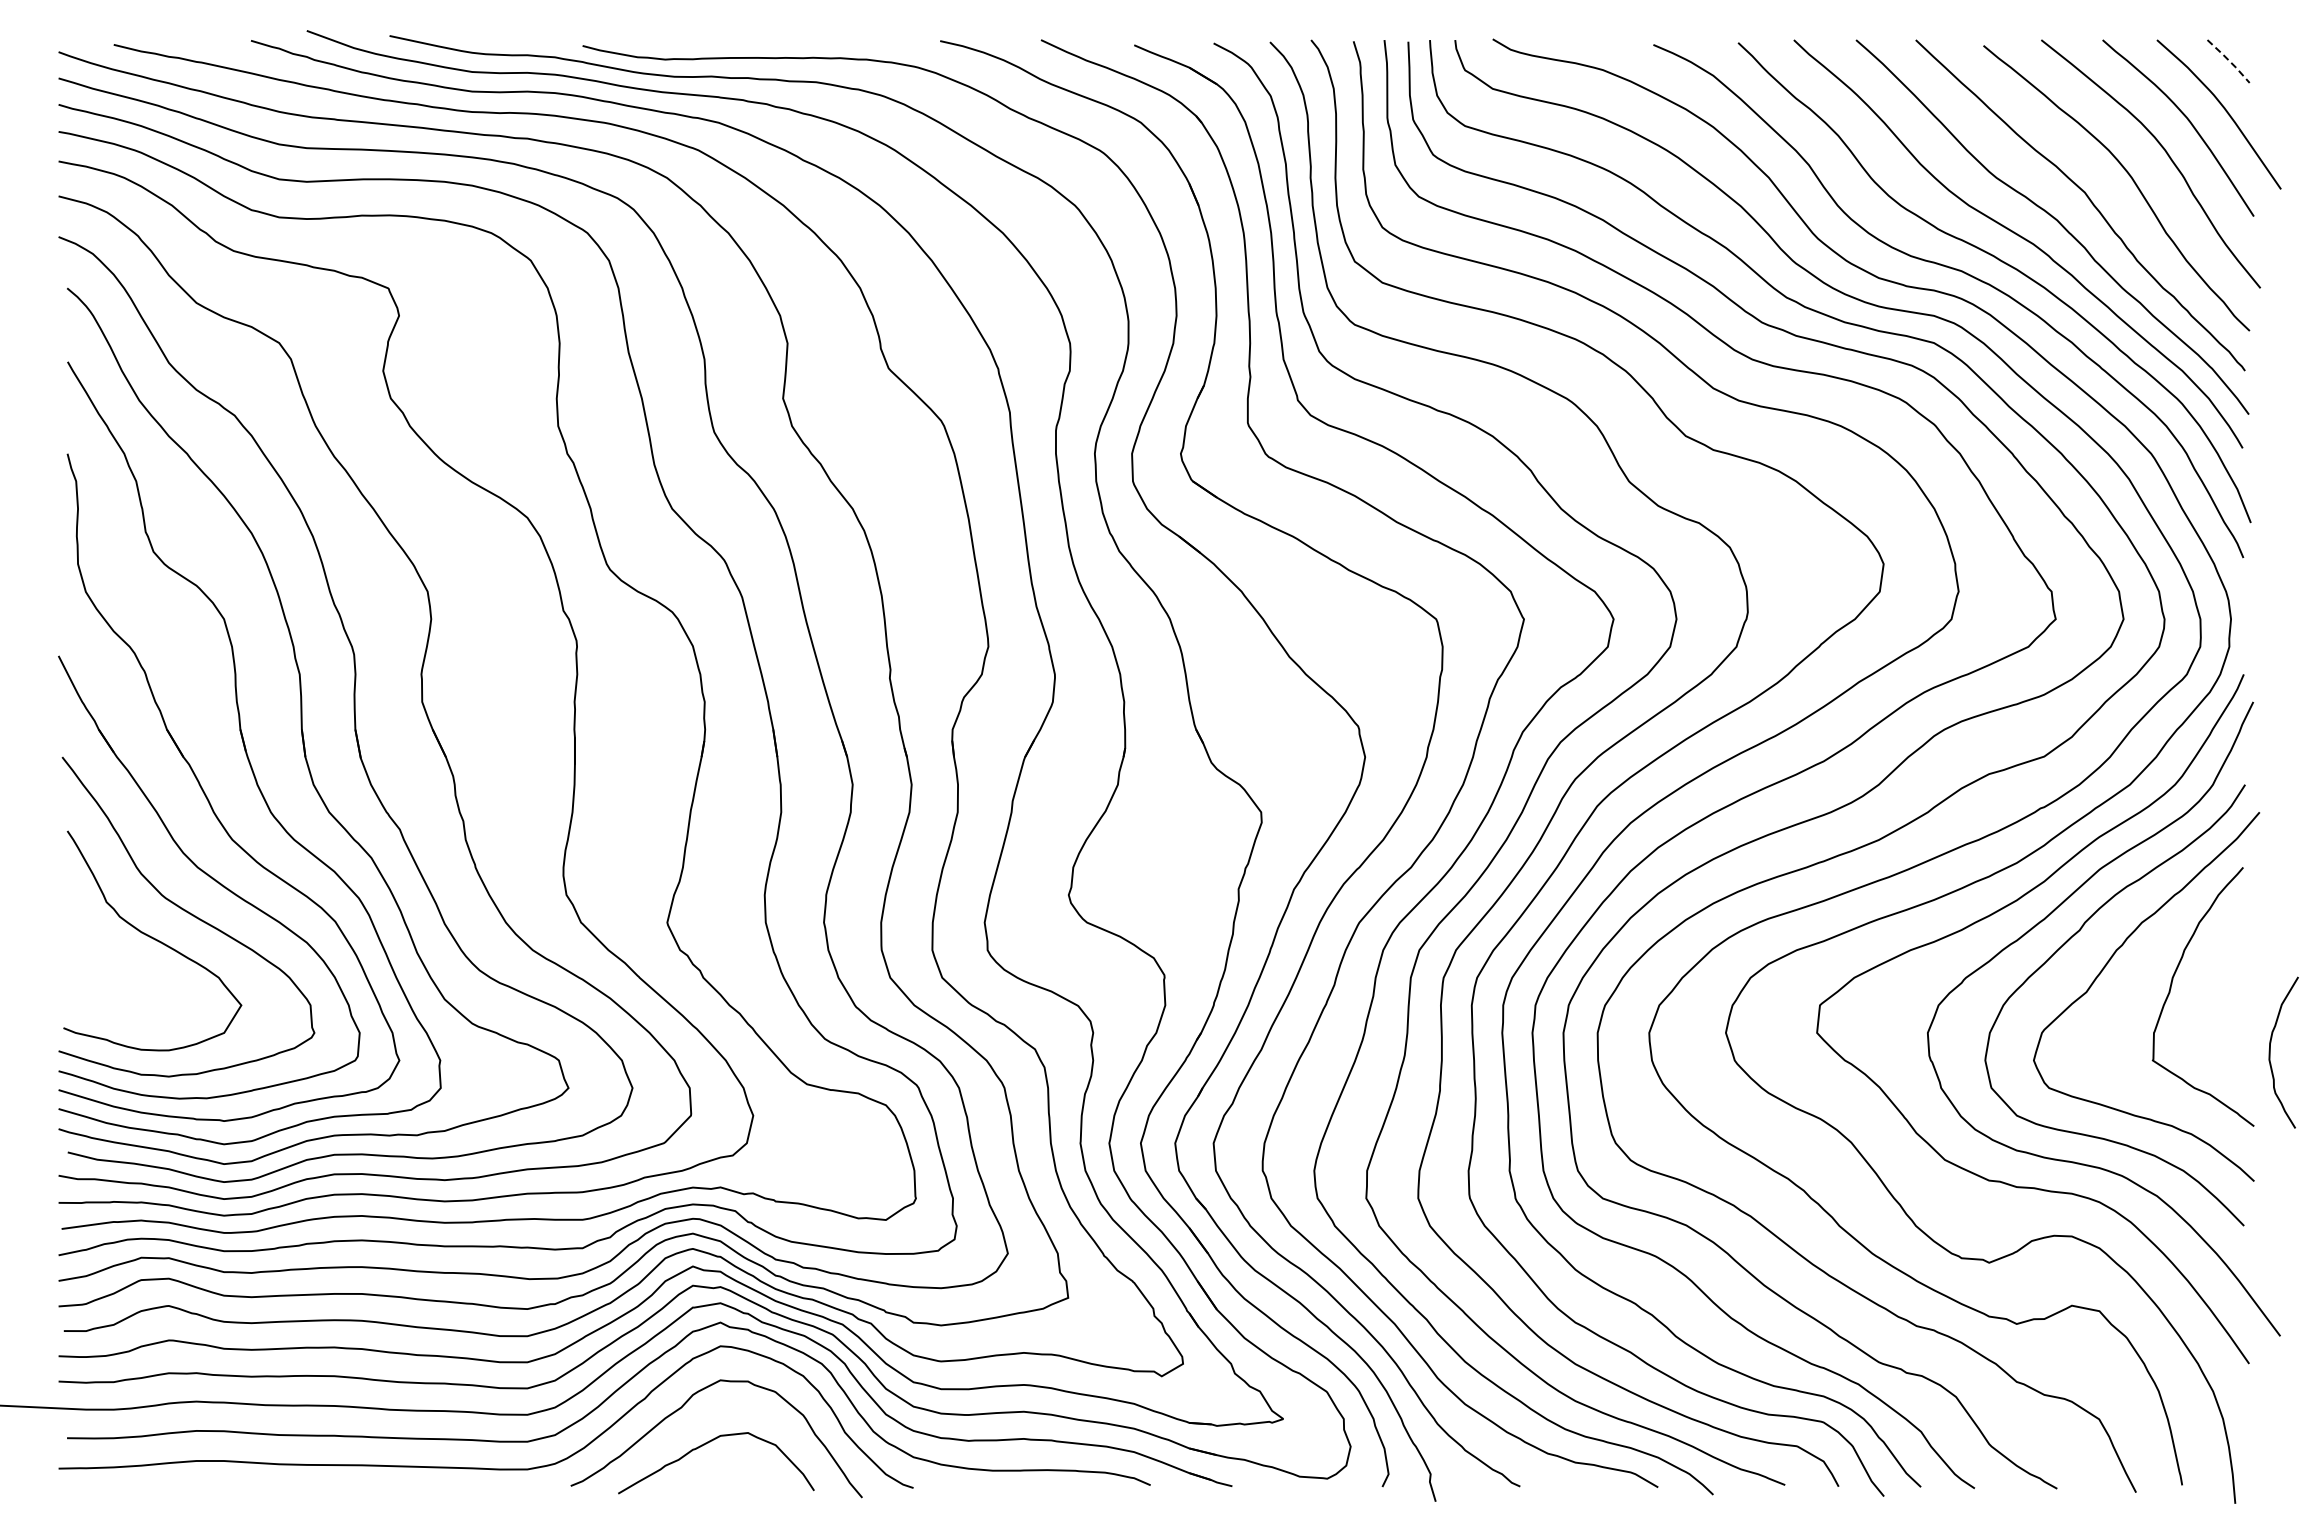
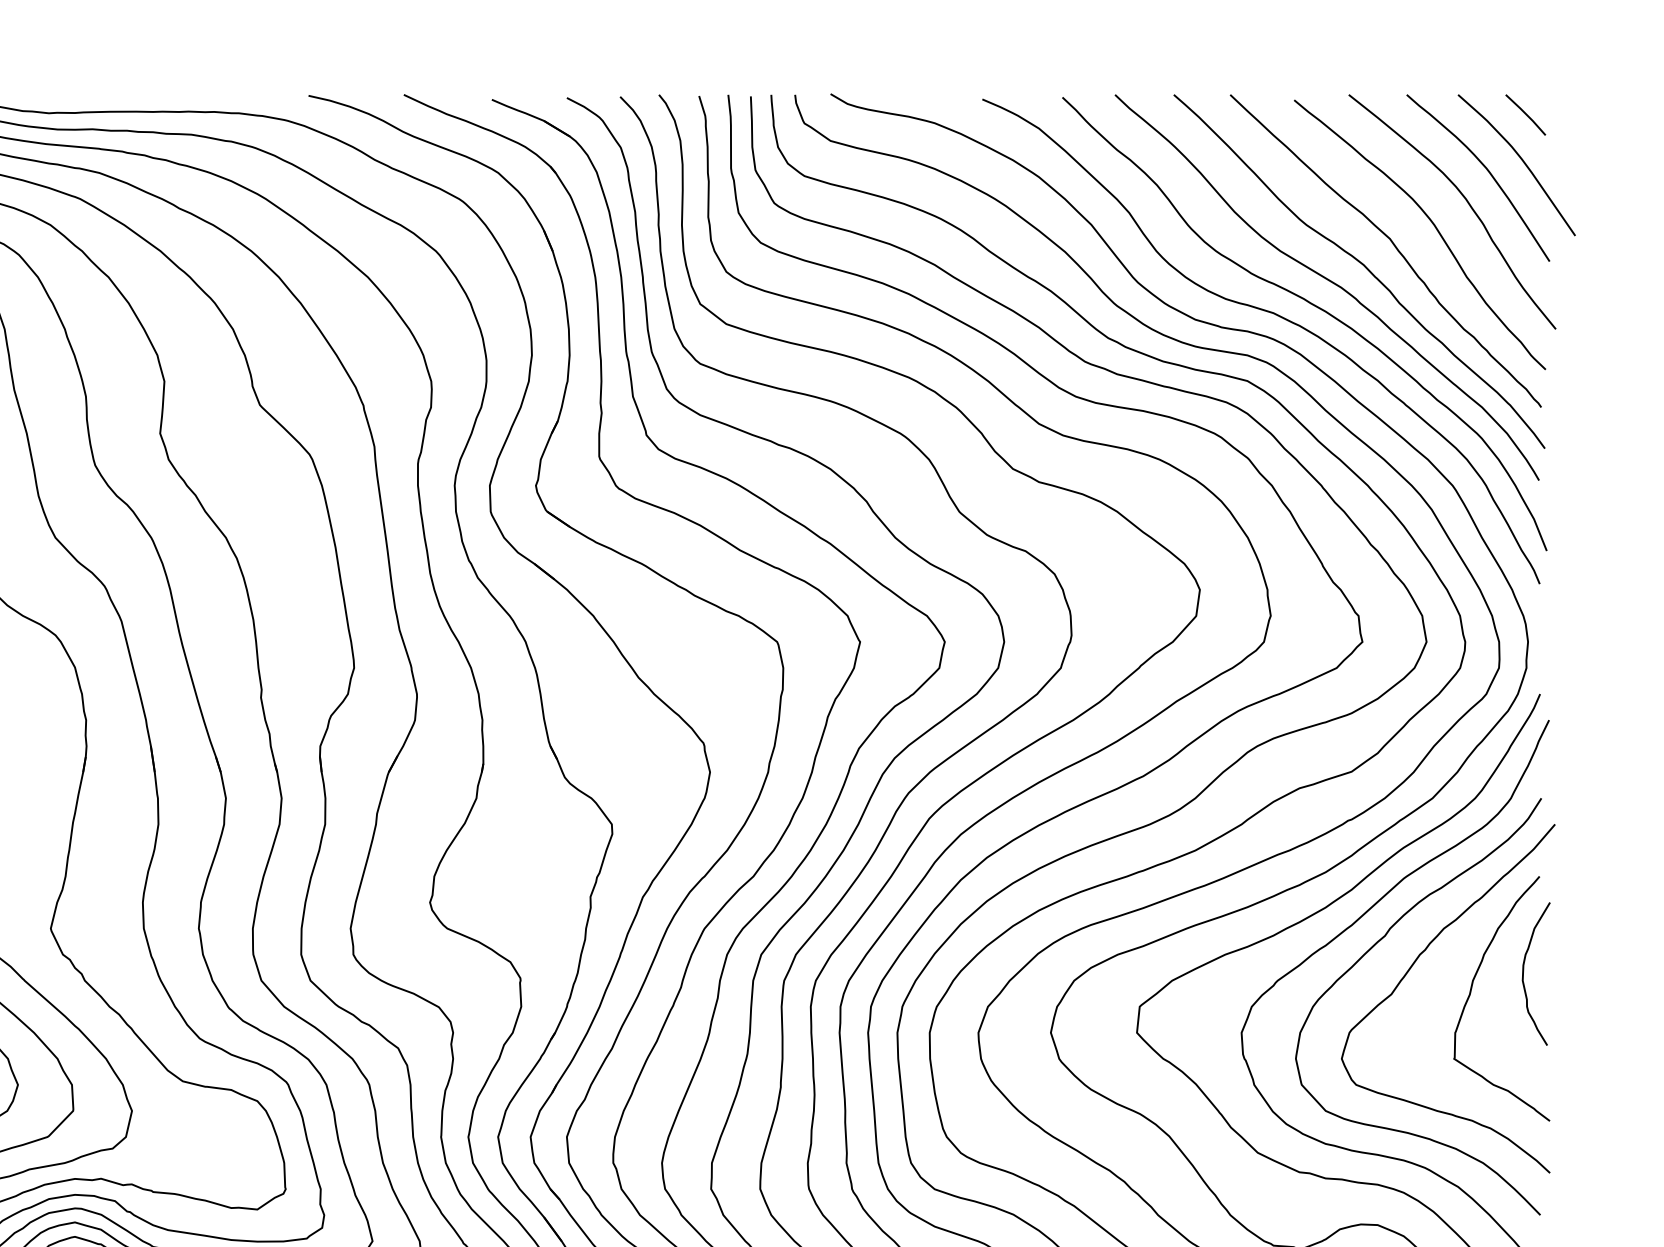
line: (2229, 60) -> (1526, 114), dashed -> solid
curve: (2270, 1052) -> (1523, 973), moved

